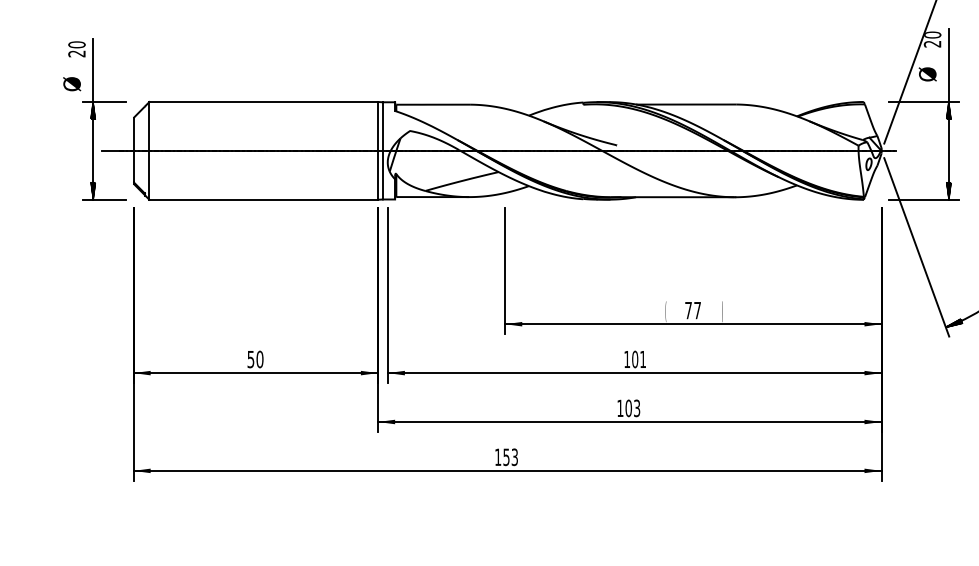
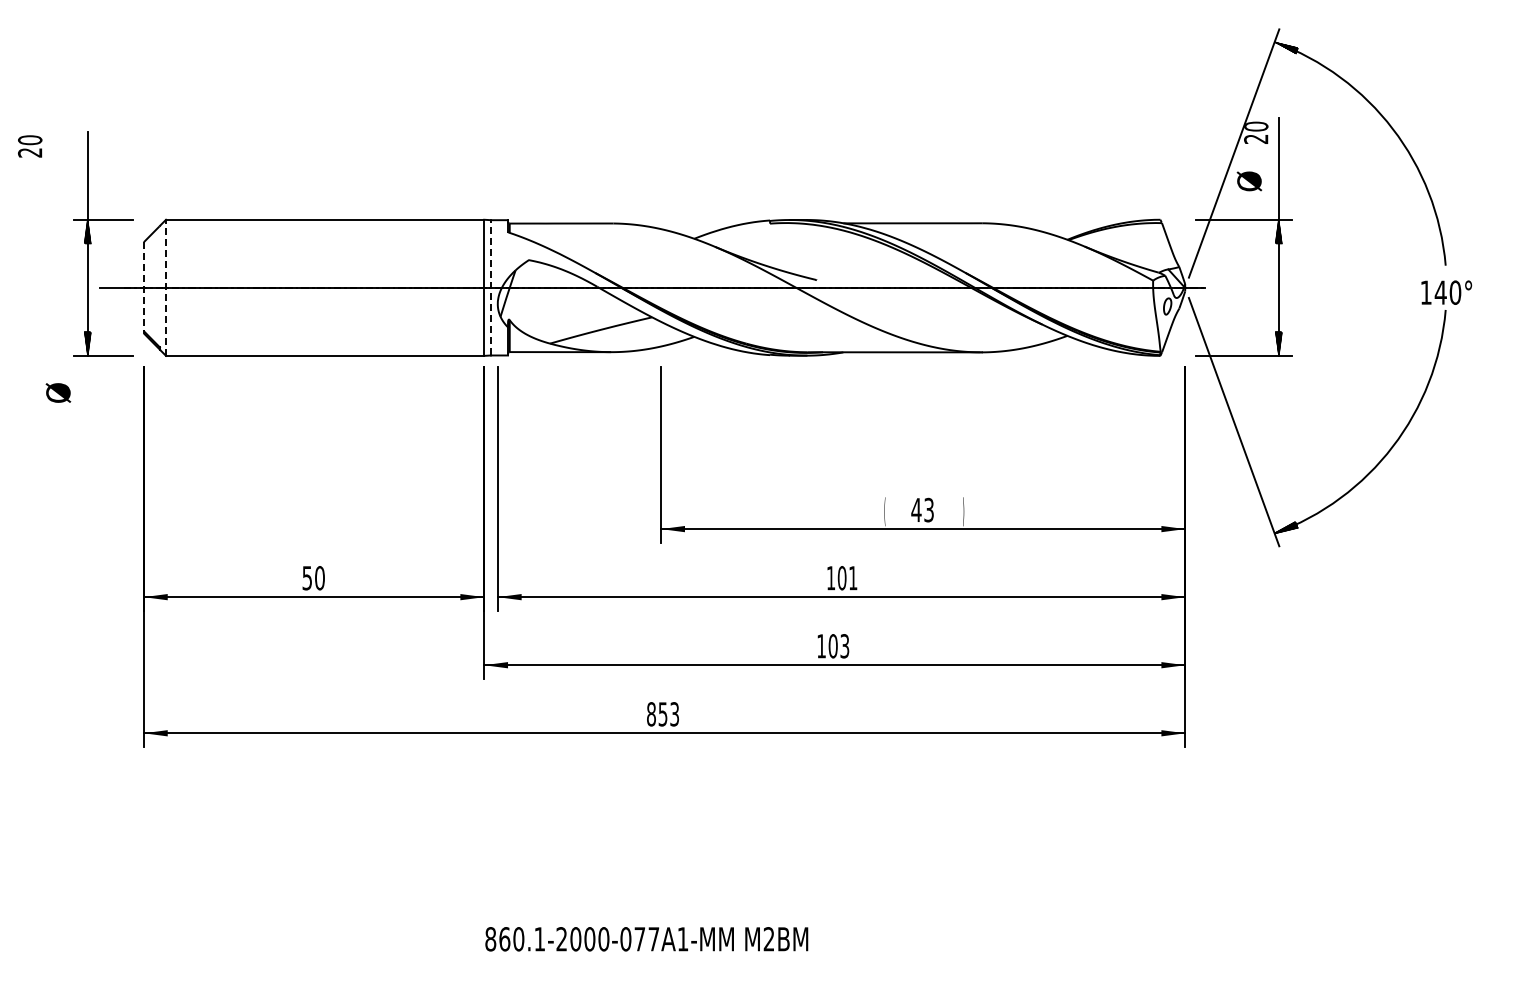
text: (77, 49) -> (30, 146), moved
text: (72, 83) -> (58, 392), moved
line: (133, 150) -> (143, 287), solid -> dashed
line: (149, 150) -> (166, 287), solid -> dashed
line: (383, 150) -> (491, 287), solid -> dashed
text: (692, 310) -> (922, 509), 77 -> 43
text: (498, 457) -> (651, 714), 153 -> 853

